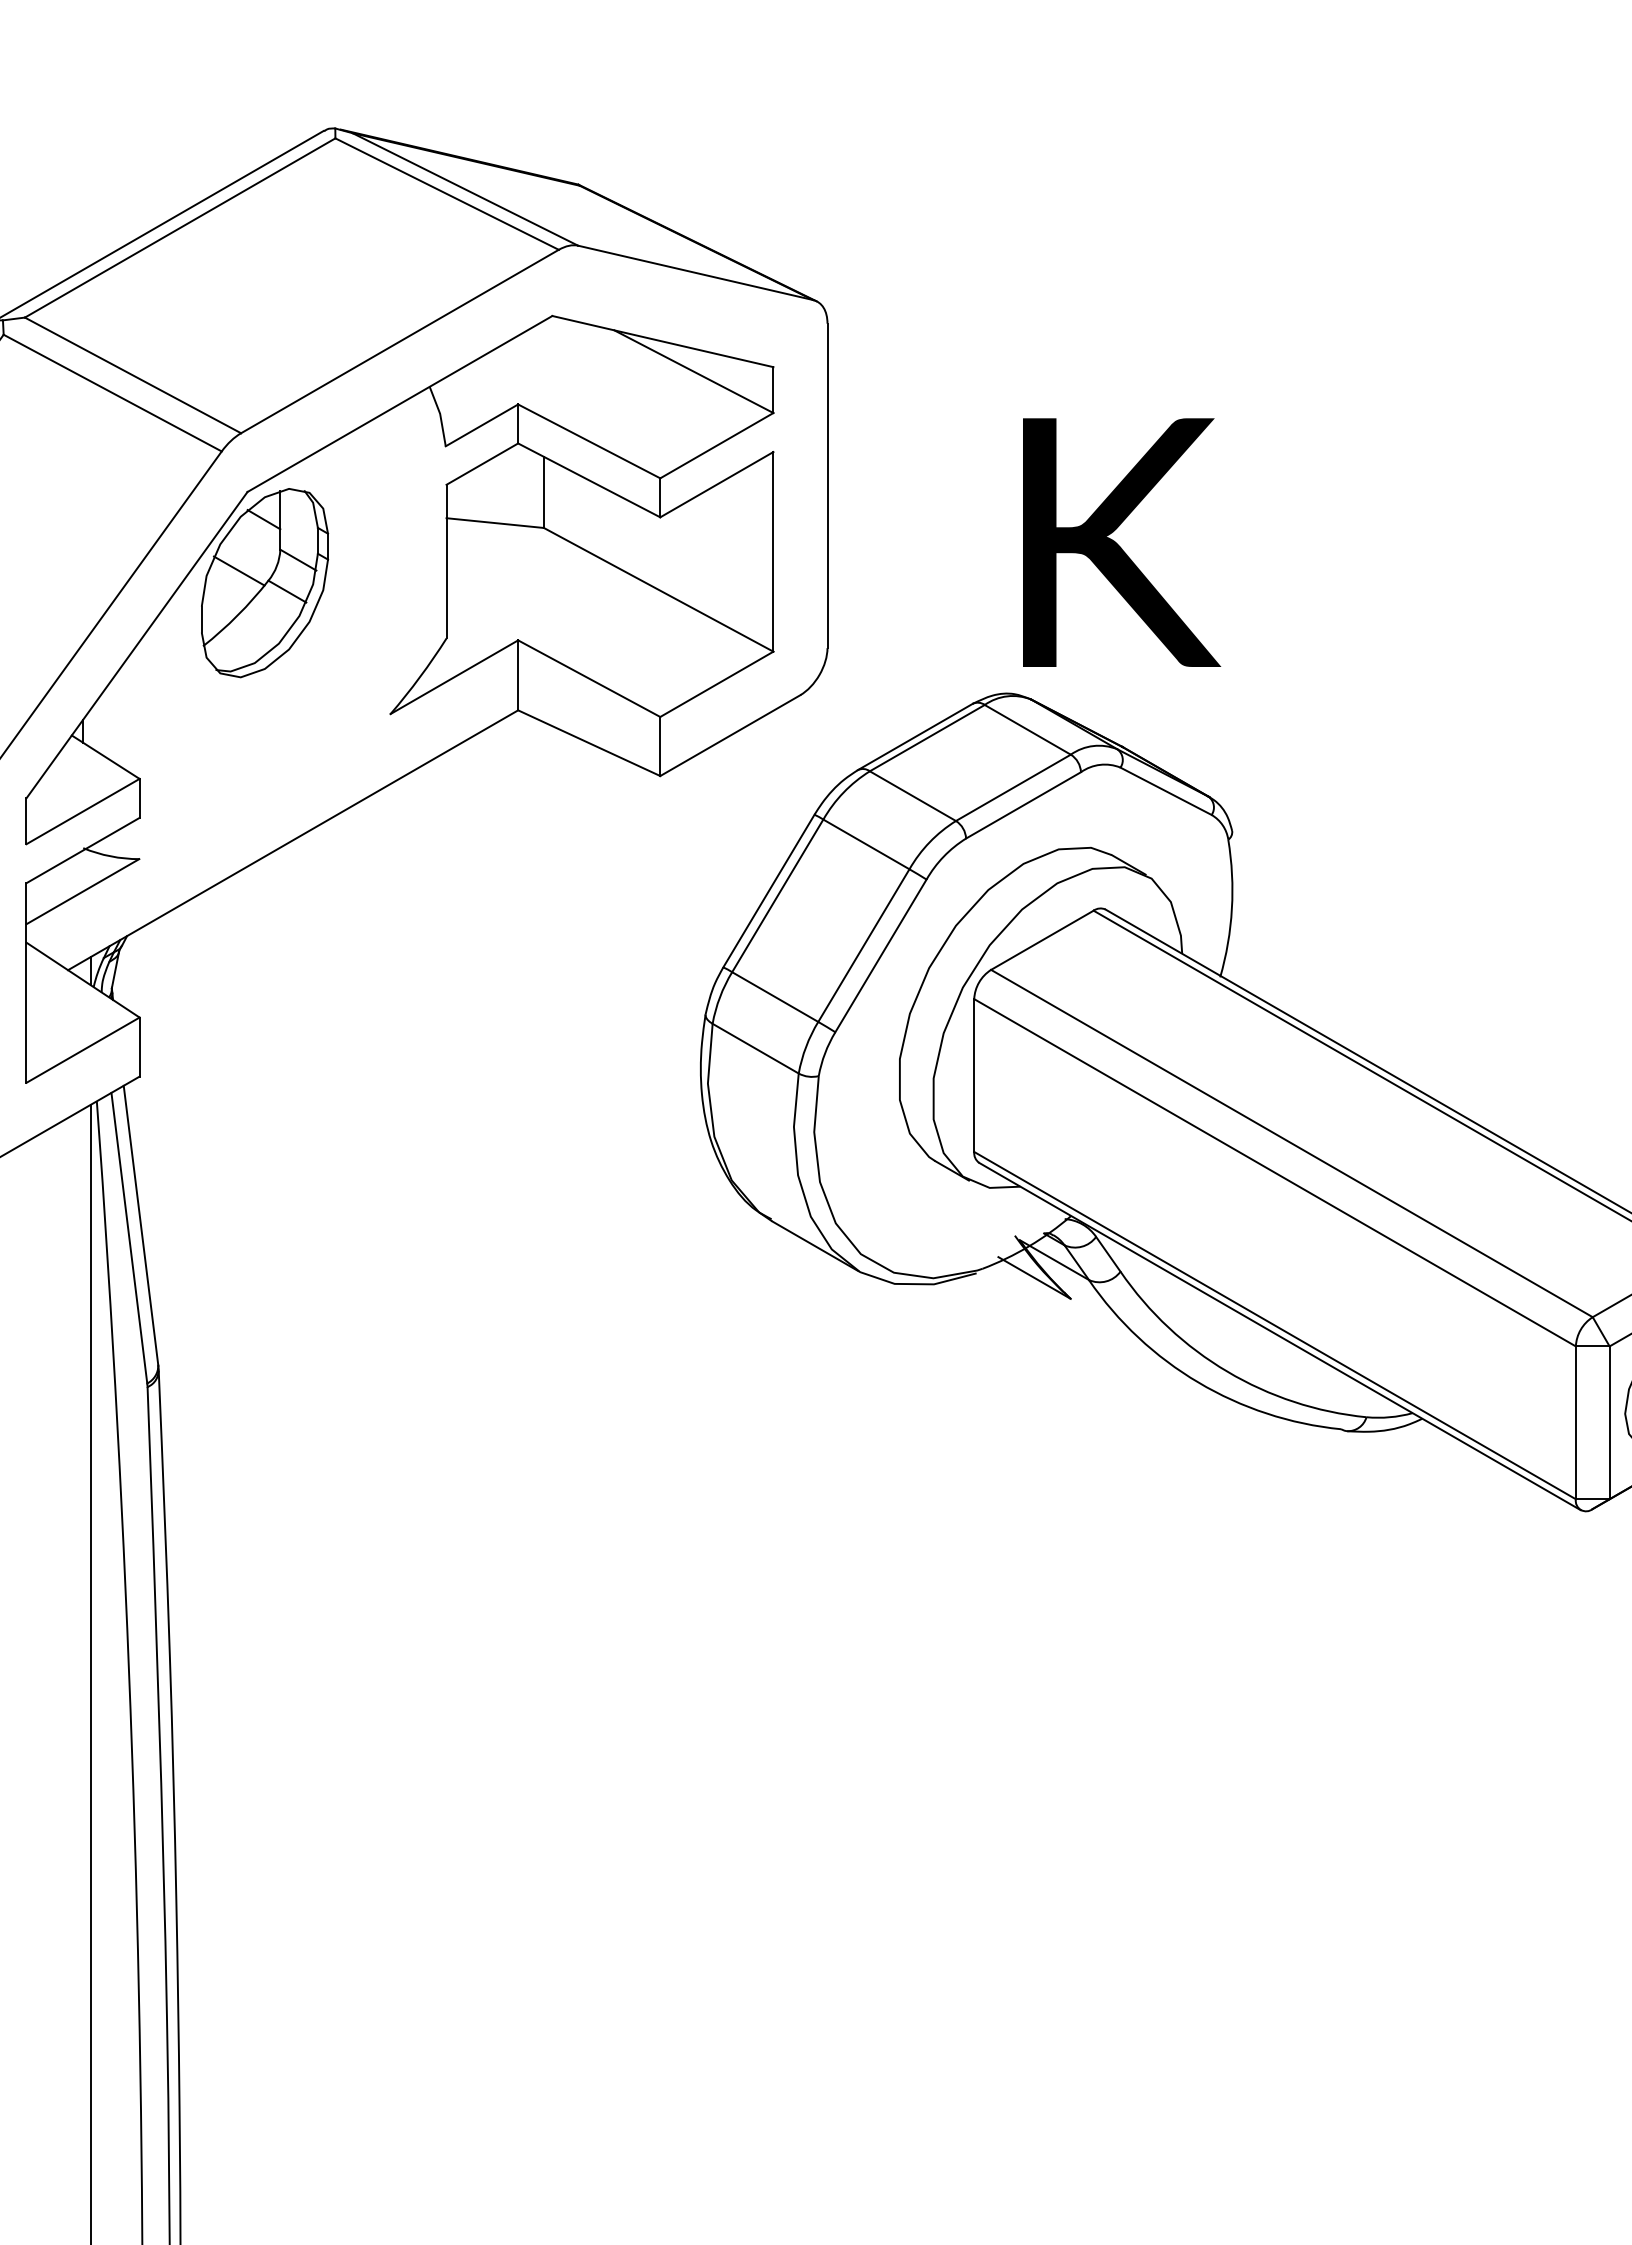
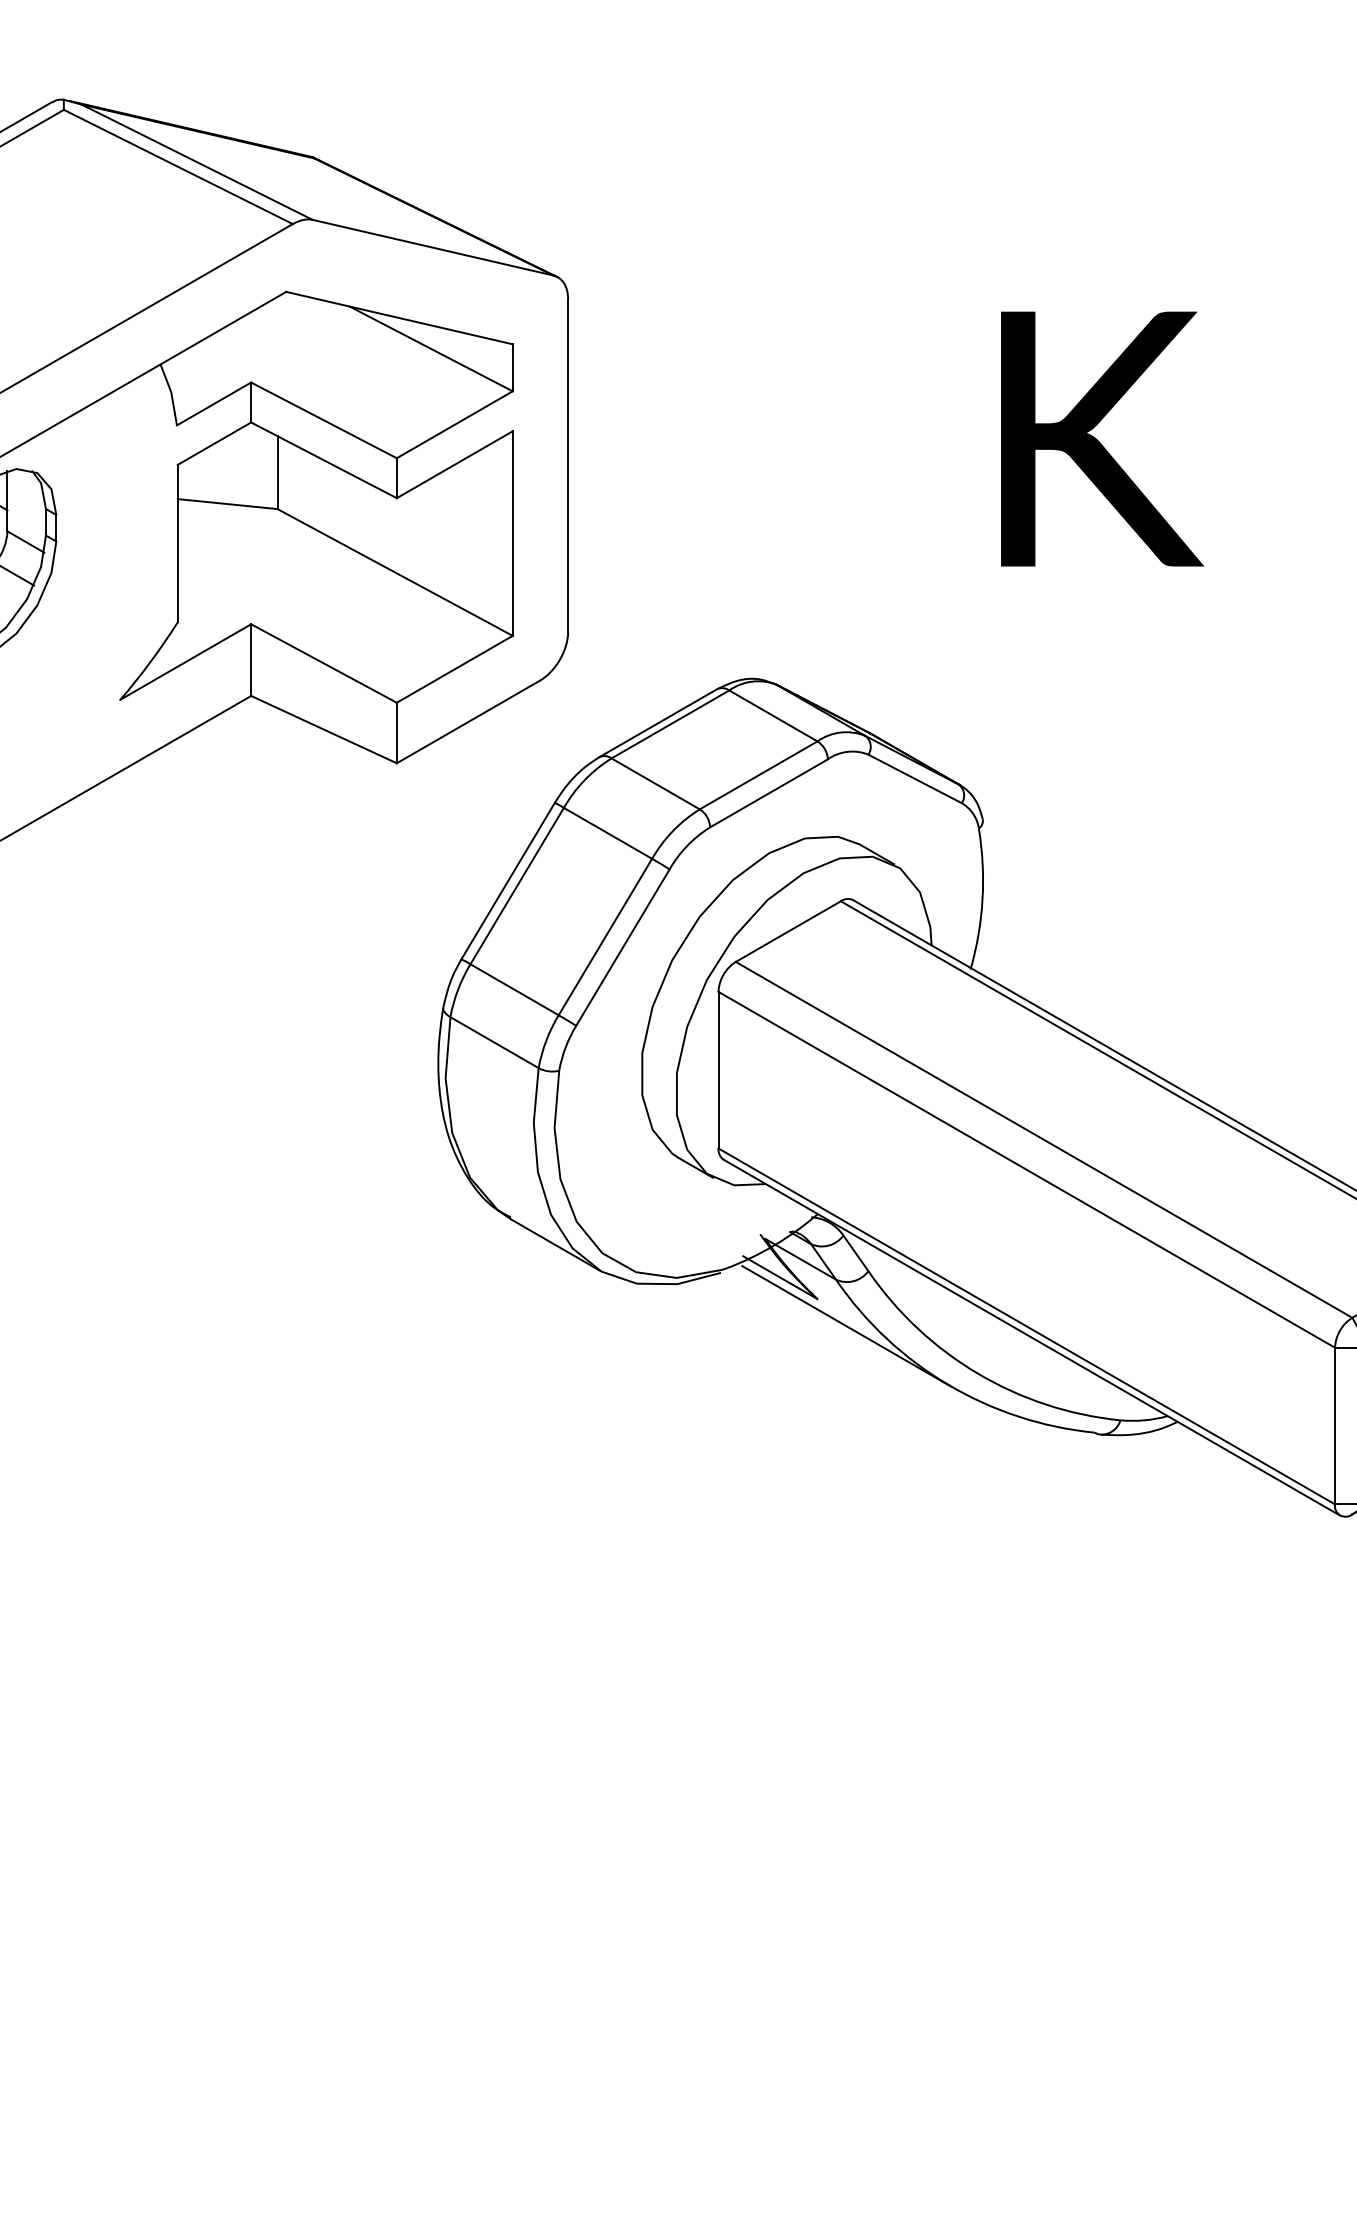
text: (1122, 542) -> (1103, 438), moved
line: (1099, 1325) -> (846, 1326), added

